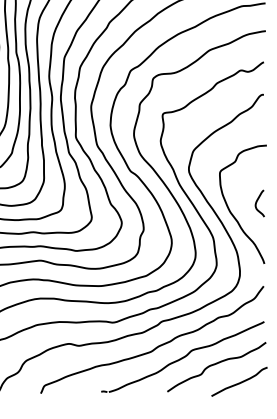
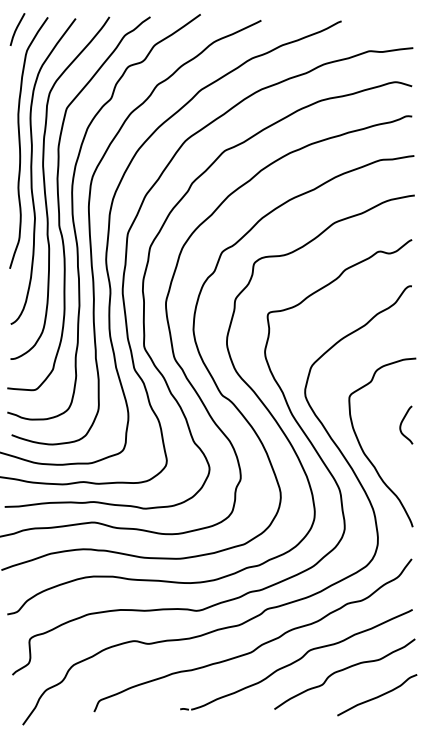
curve: (257, 202) -> (402, 423), moved

